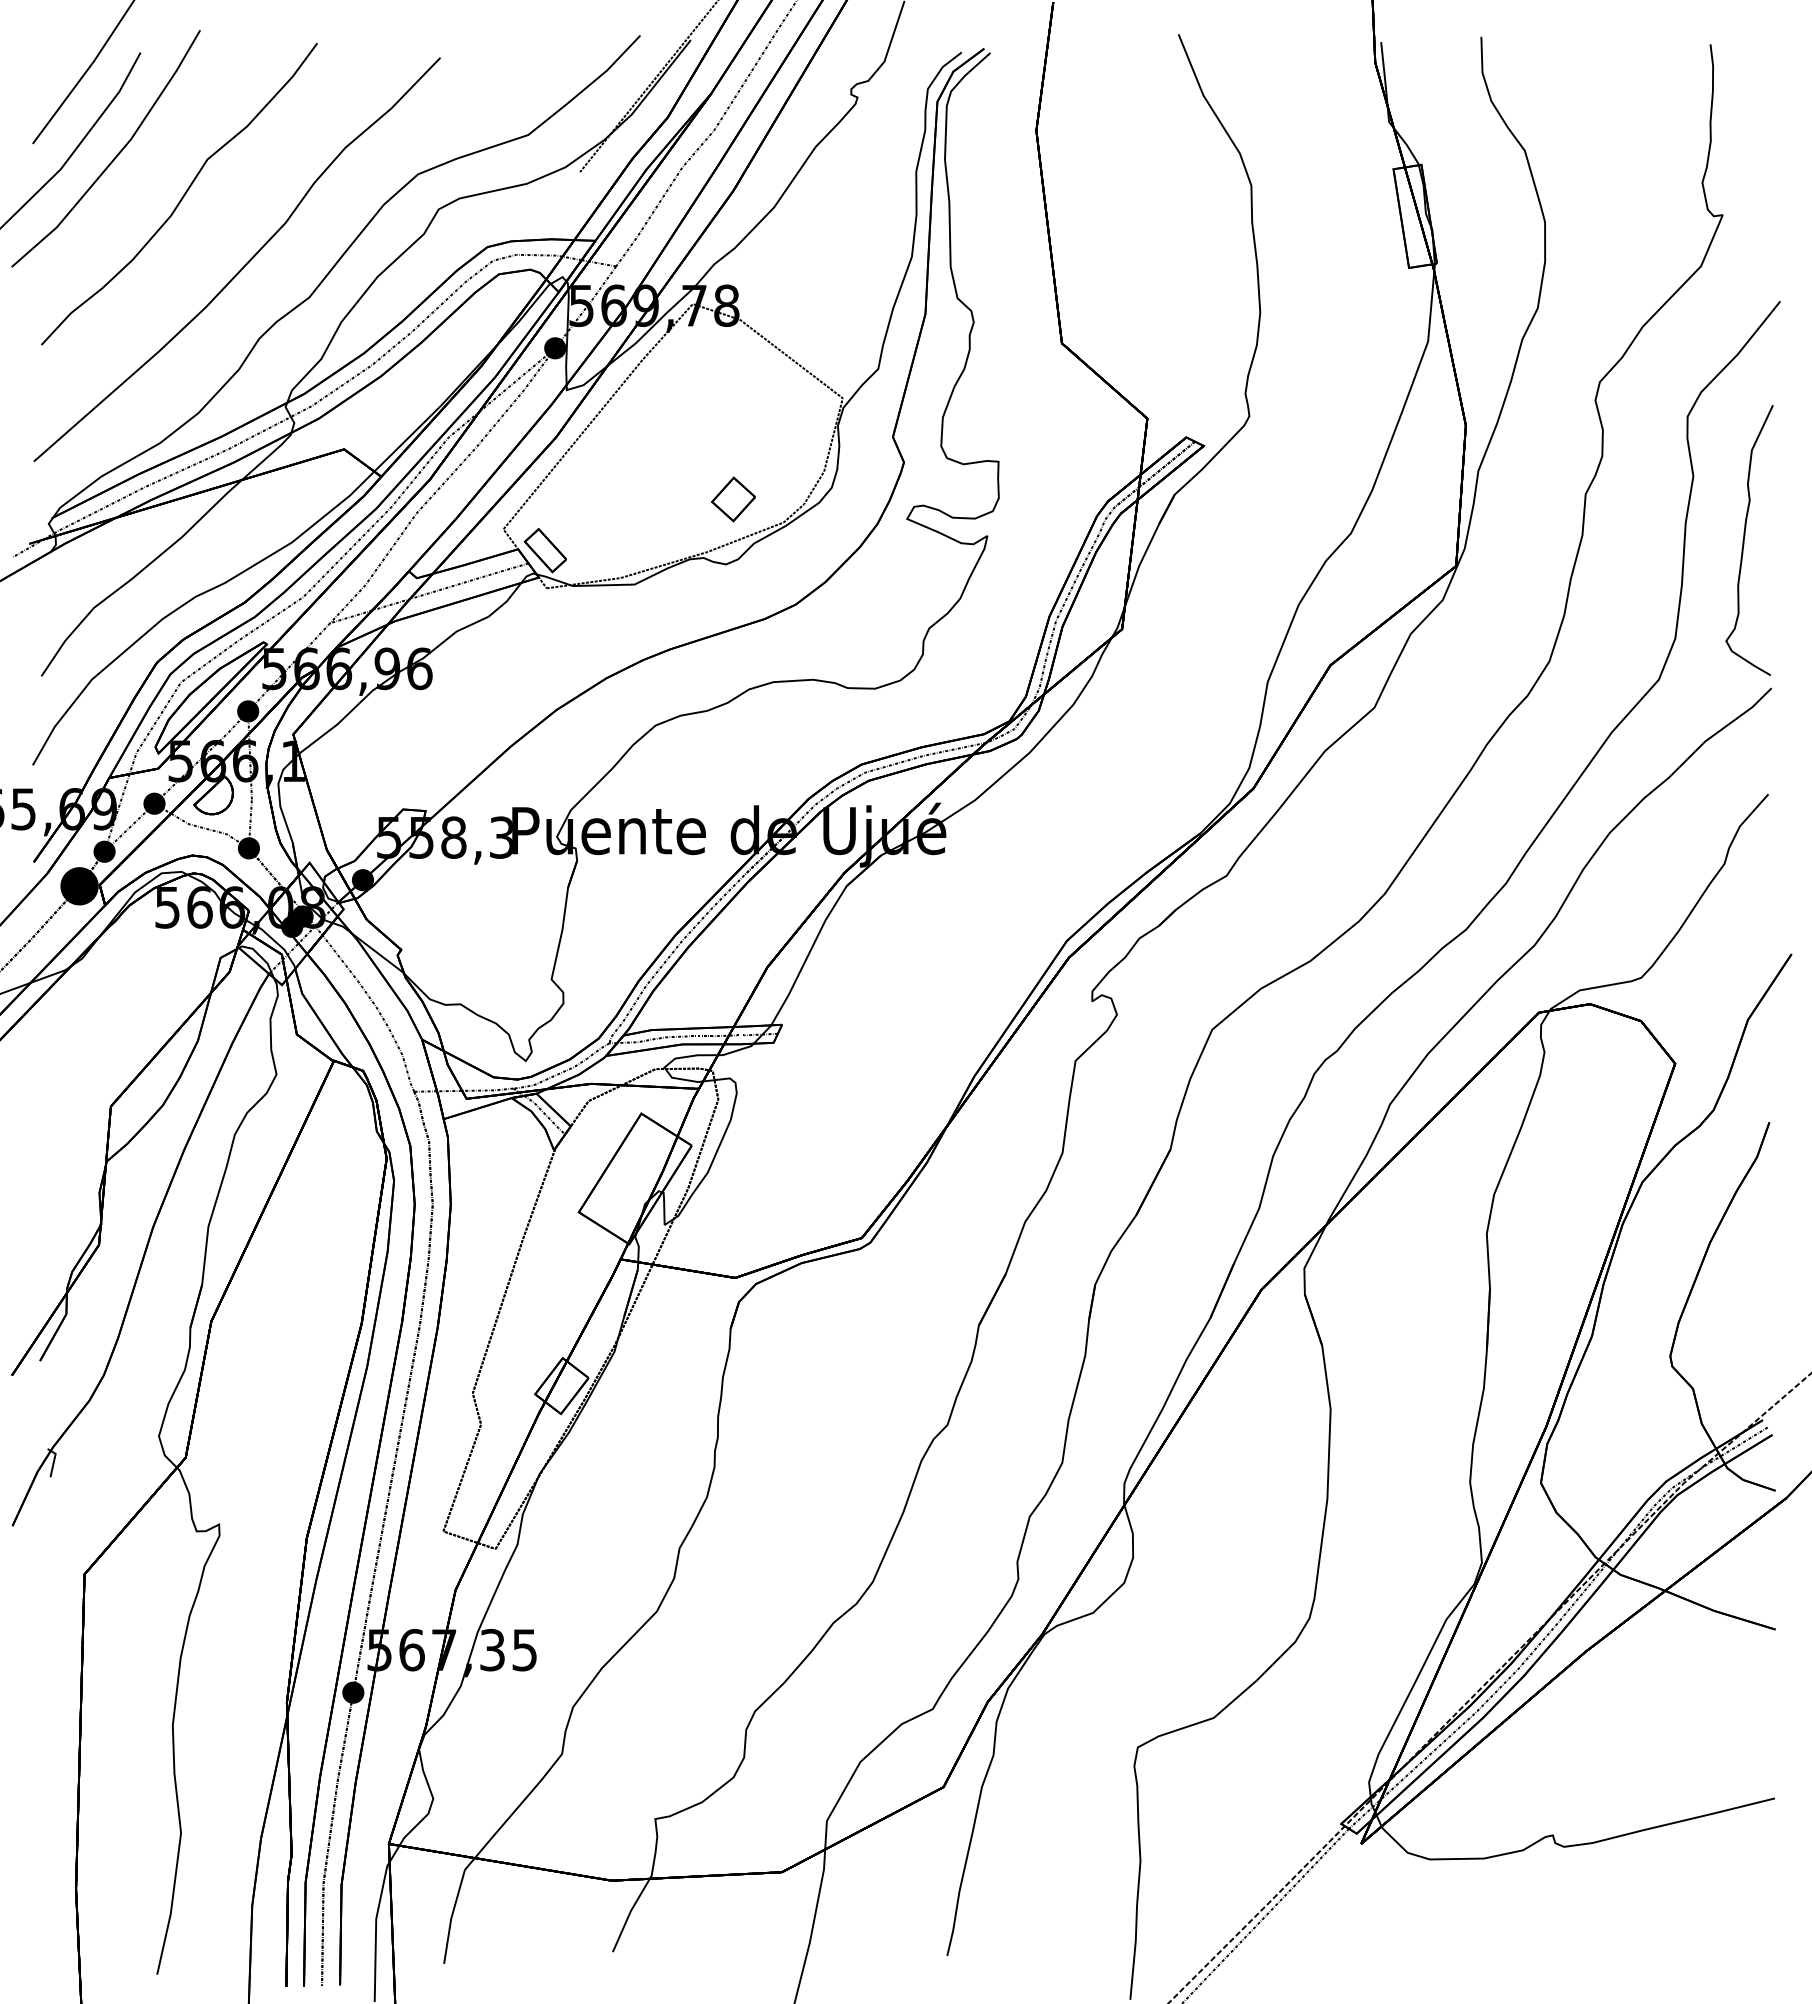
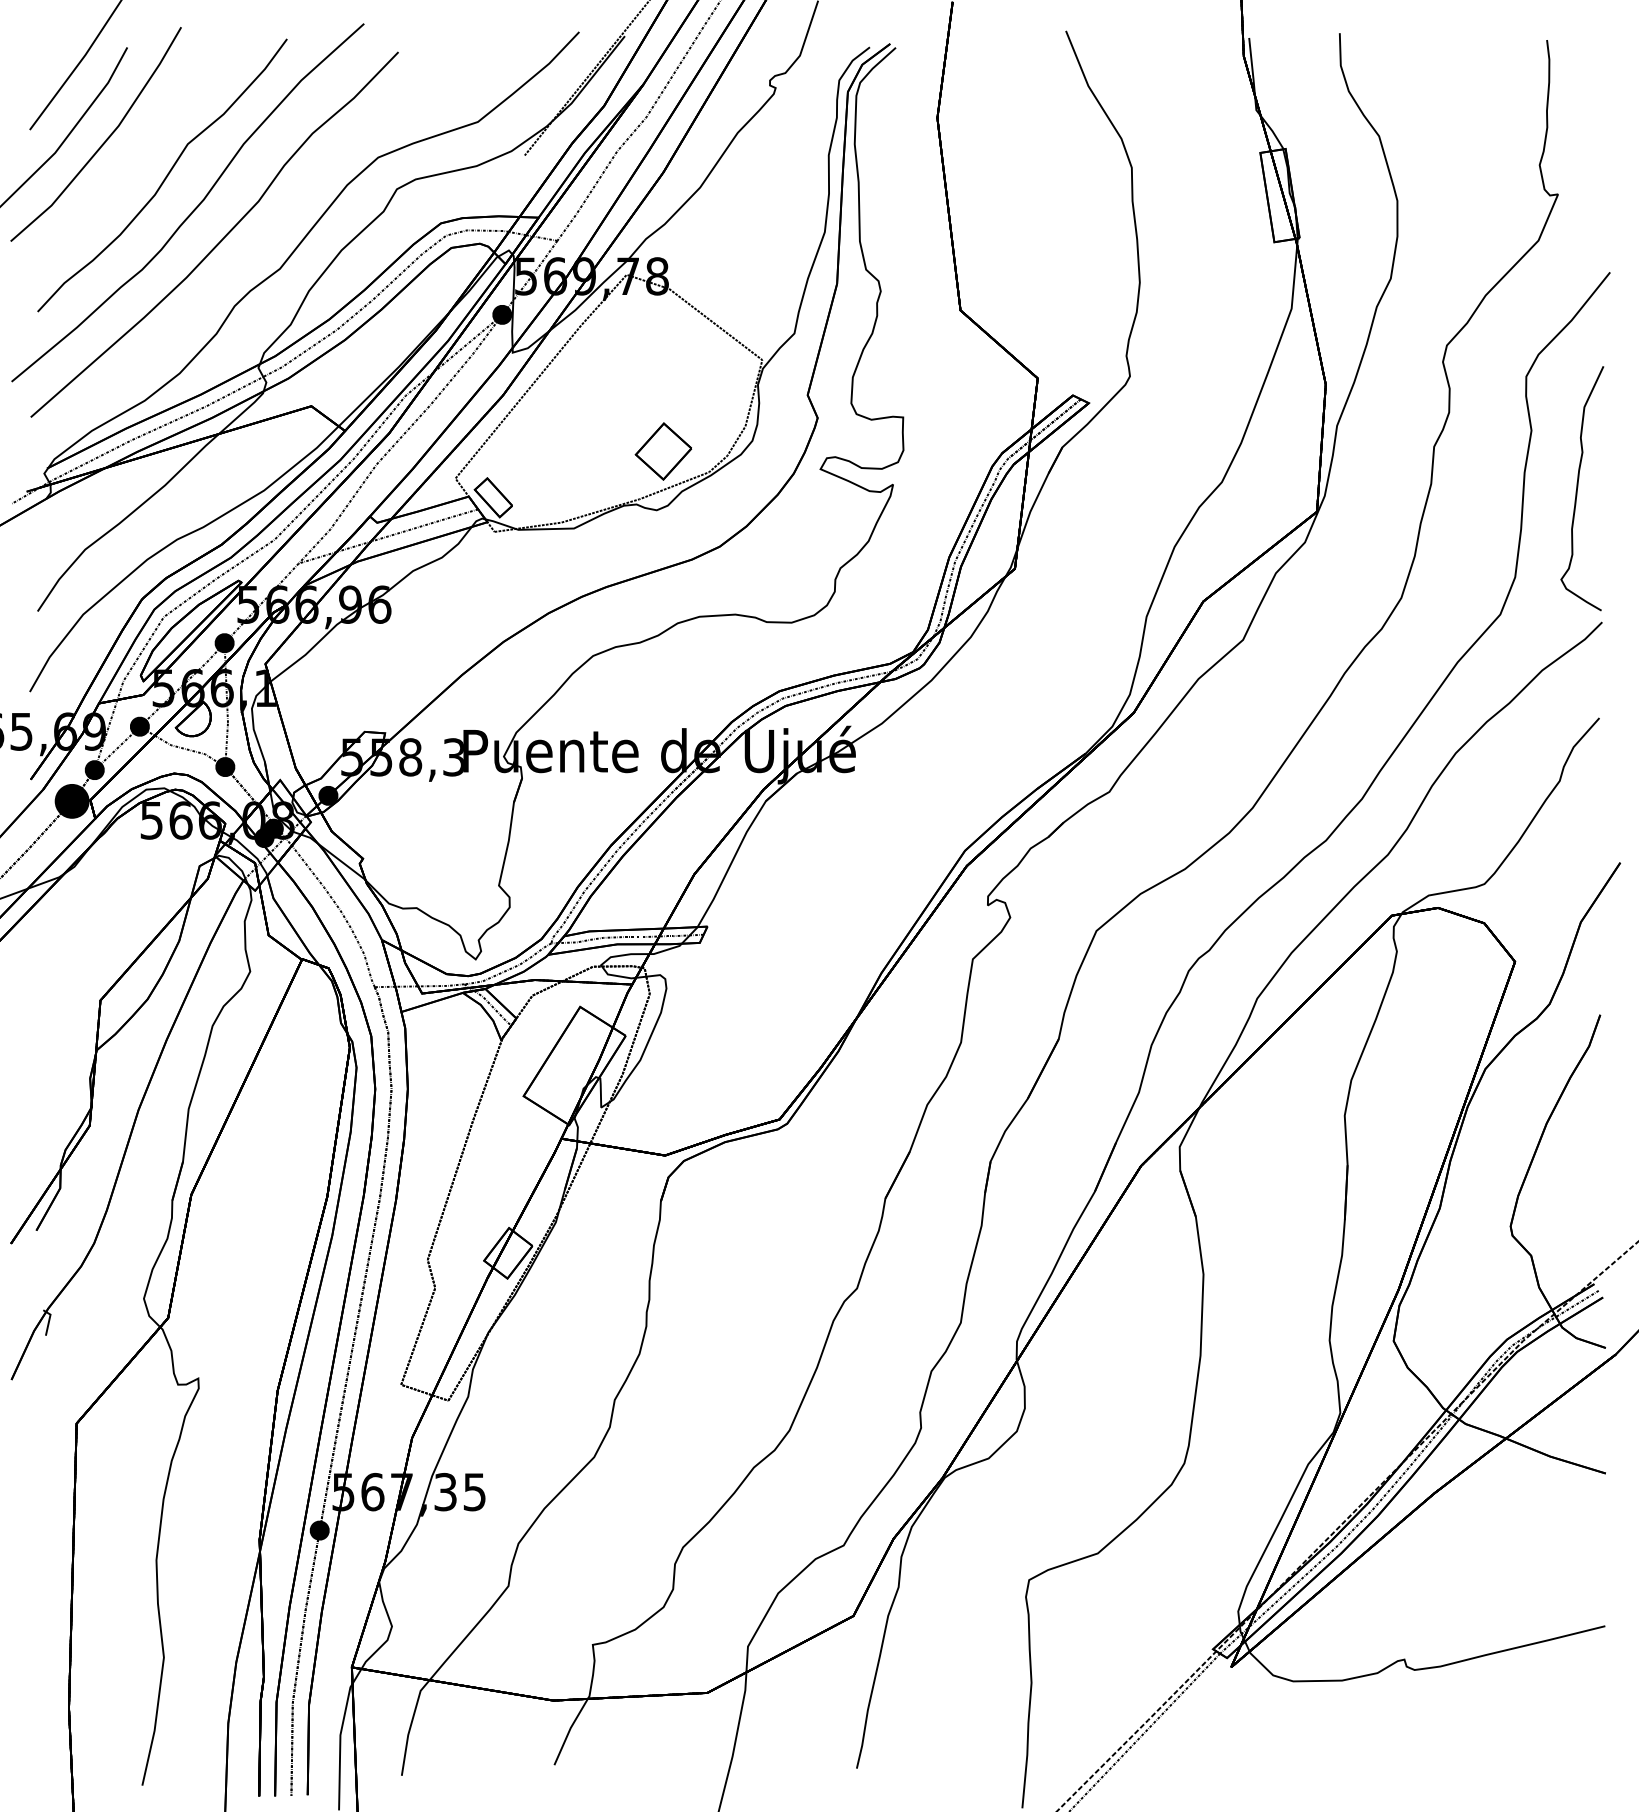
curve: (214, 231) -> (194, 209), added
part: (733, 499) -> (663, 451), size x1.43

